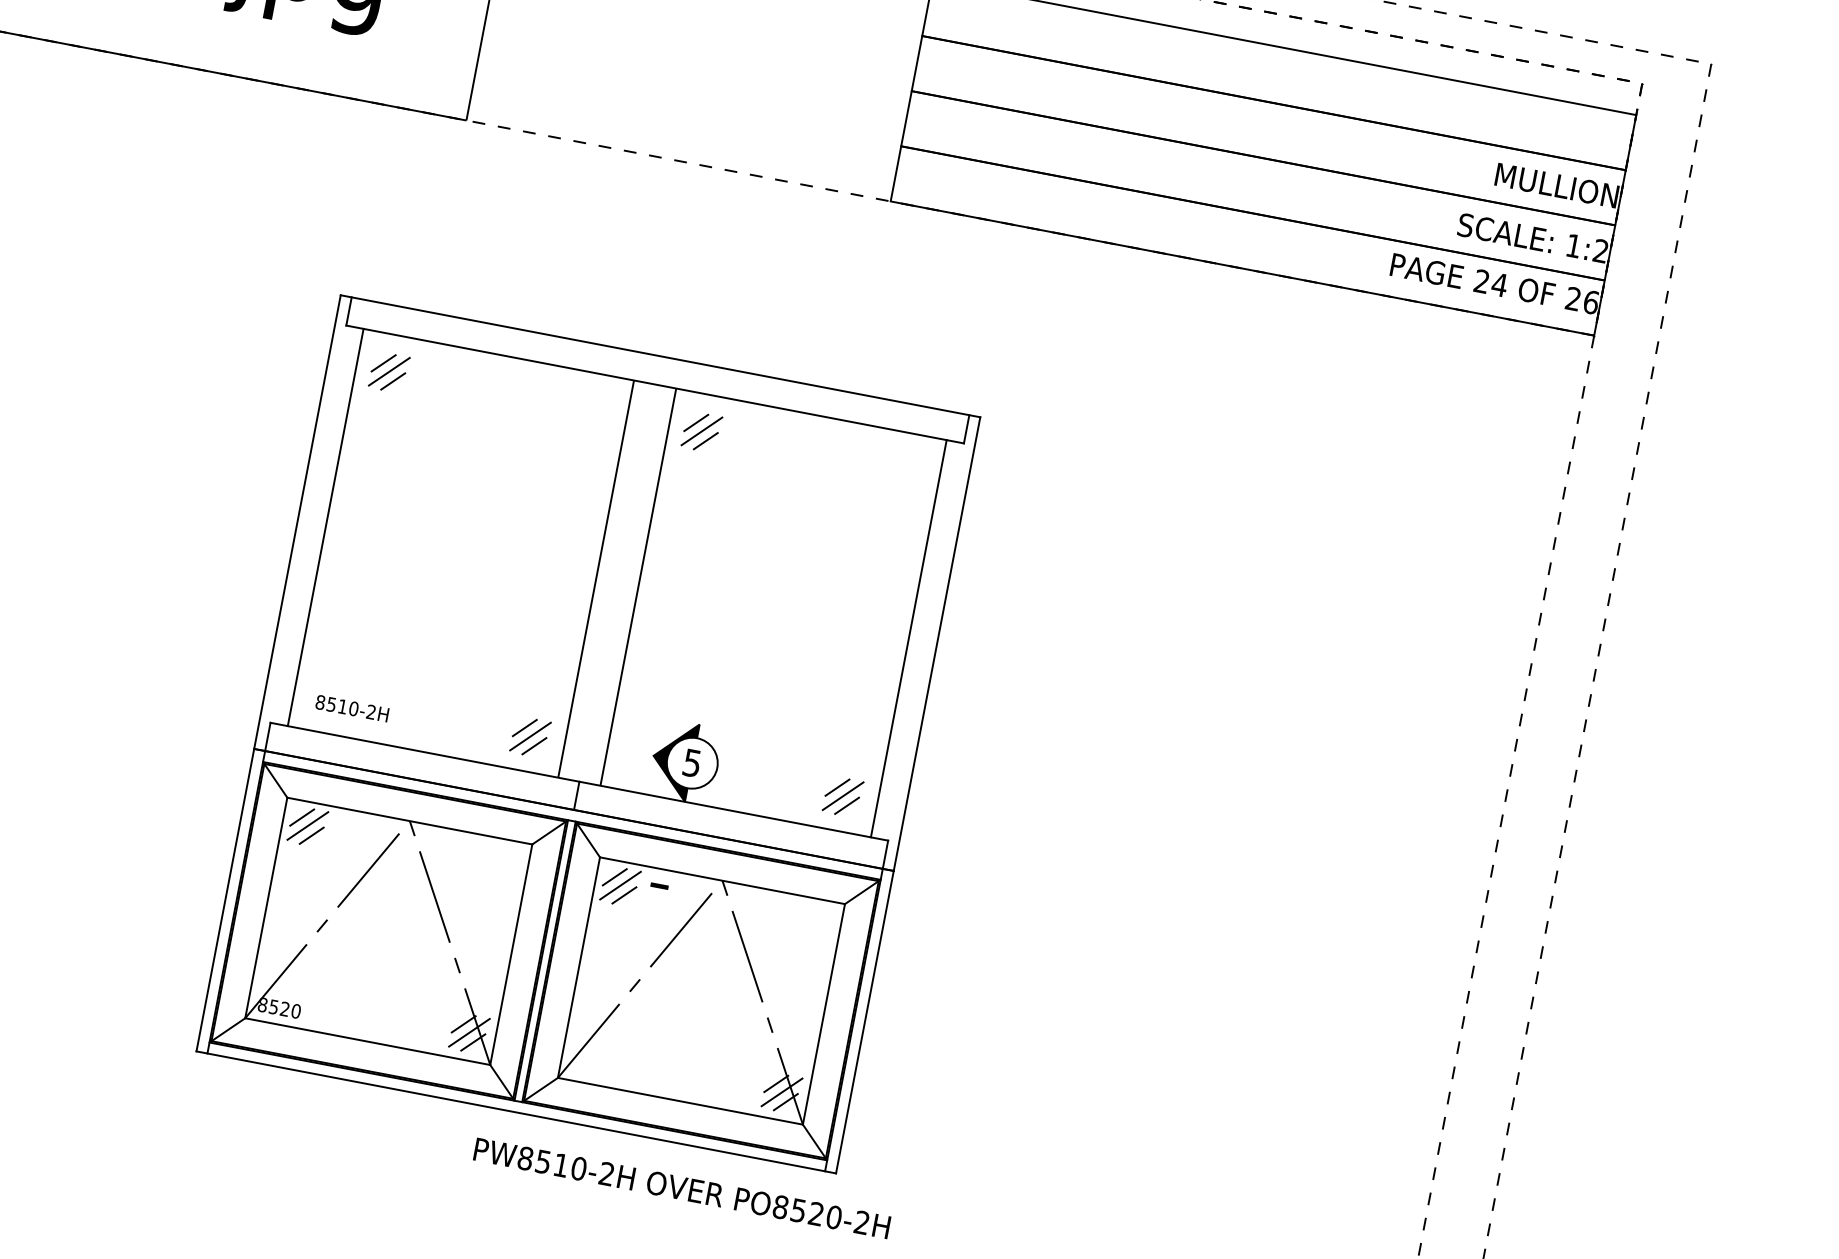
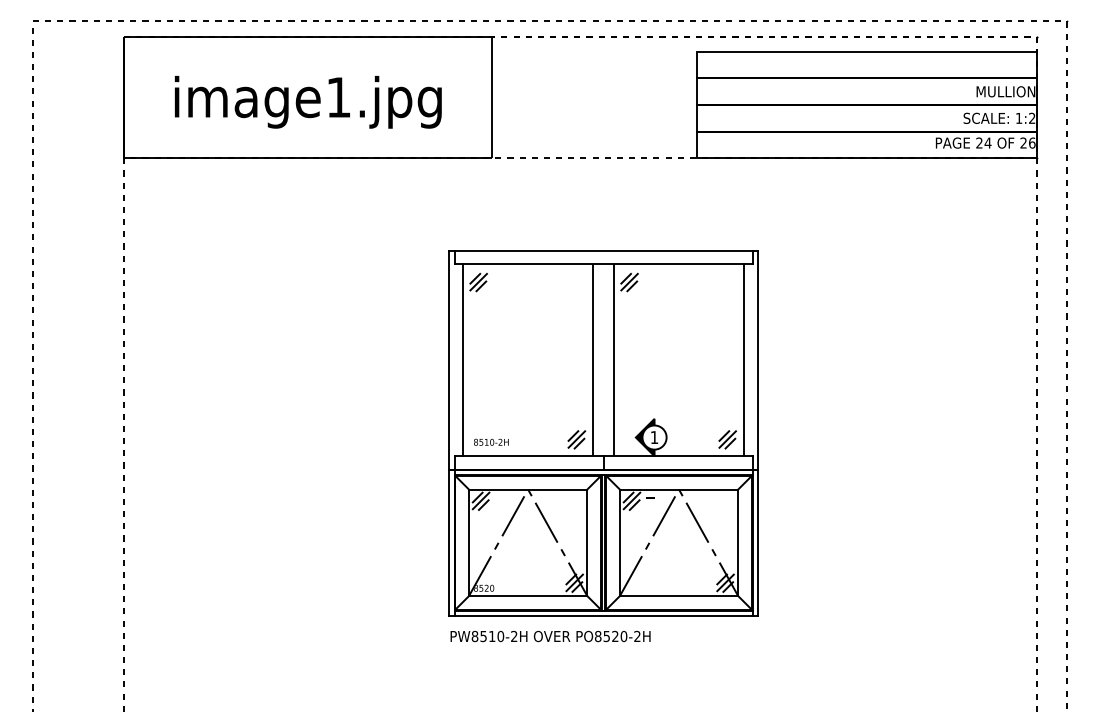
text: (692, 763) -> (654, 437), 5 -> 1
text: (681, 1188) -> (550, 636), moved

